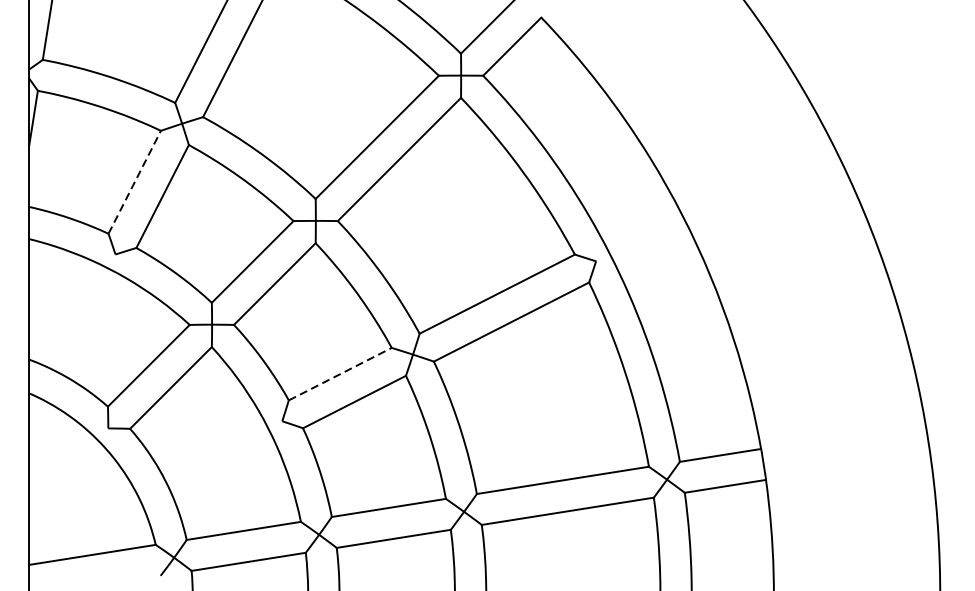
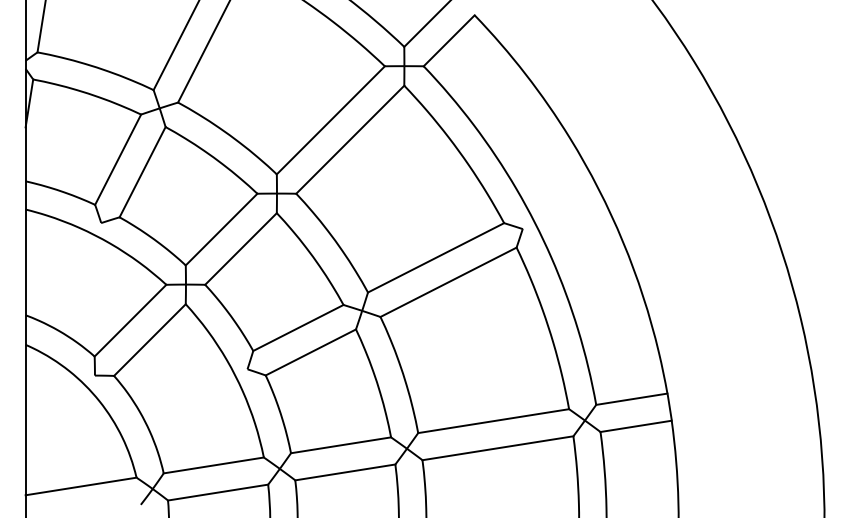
line: (135, 182) -> (118, 159), dashed -> solid
line: (340, 373) -> (298, 327), dashed -> solid

